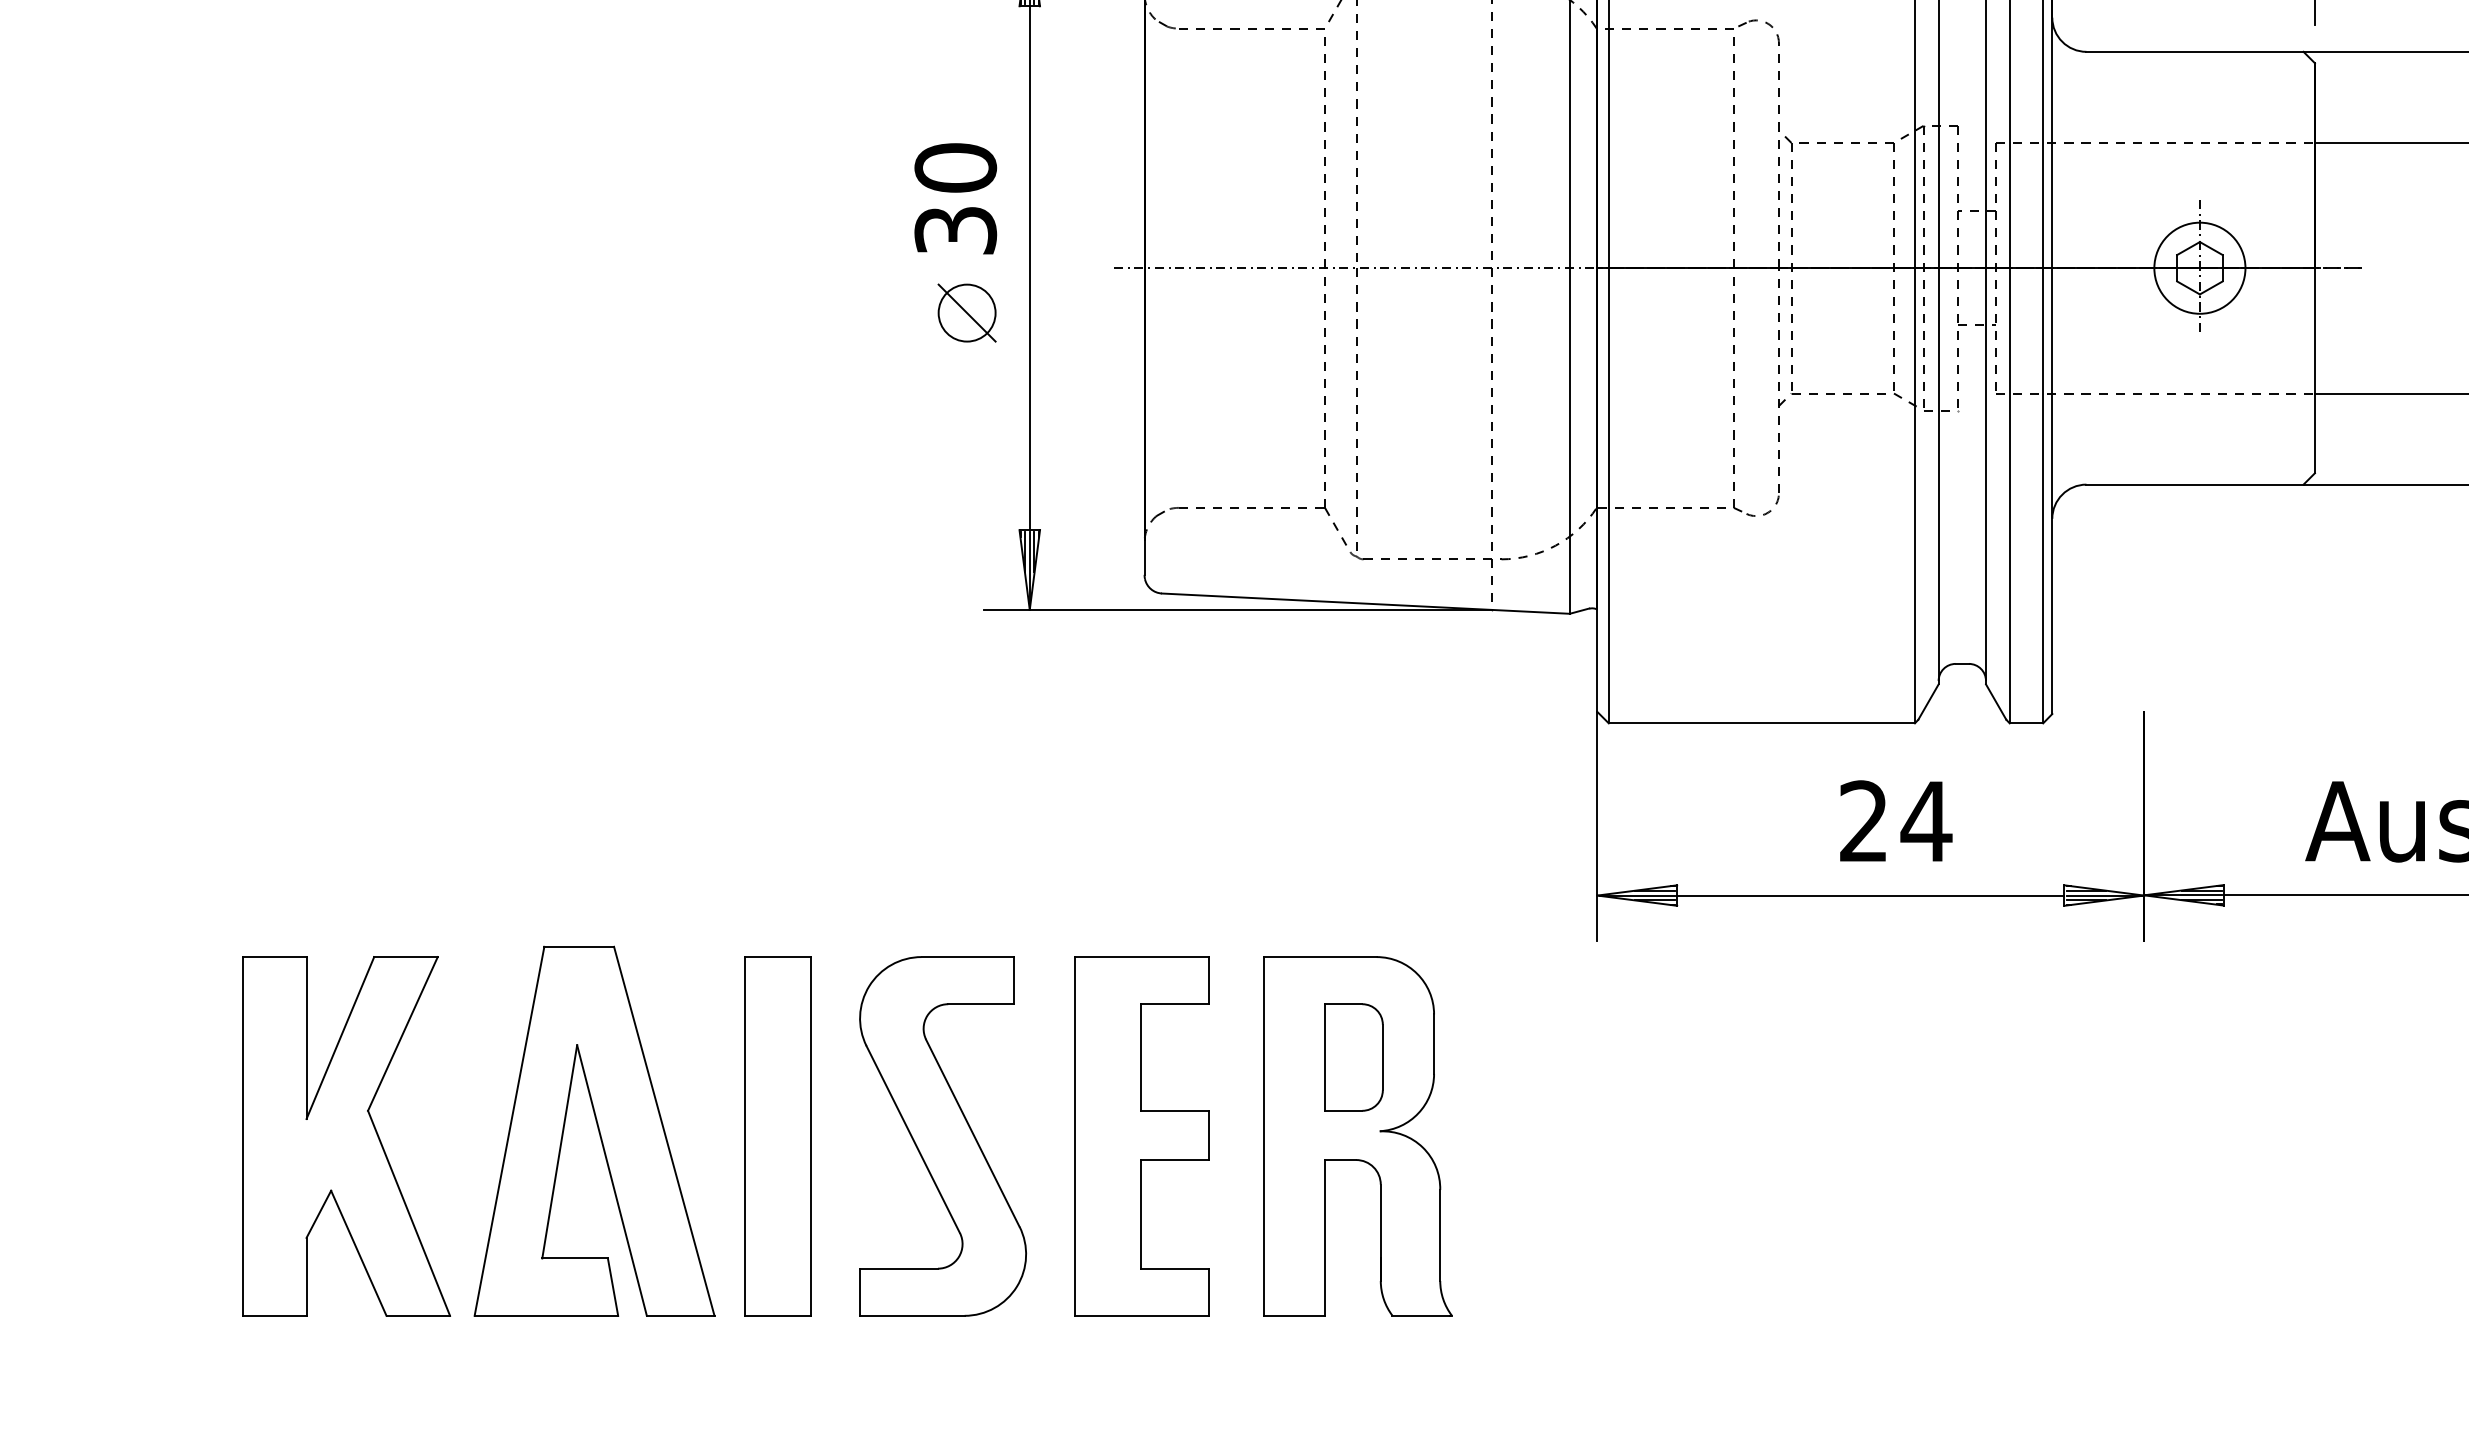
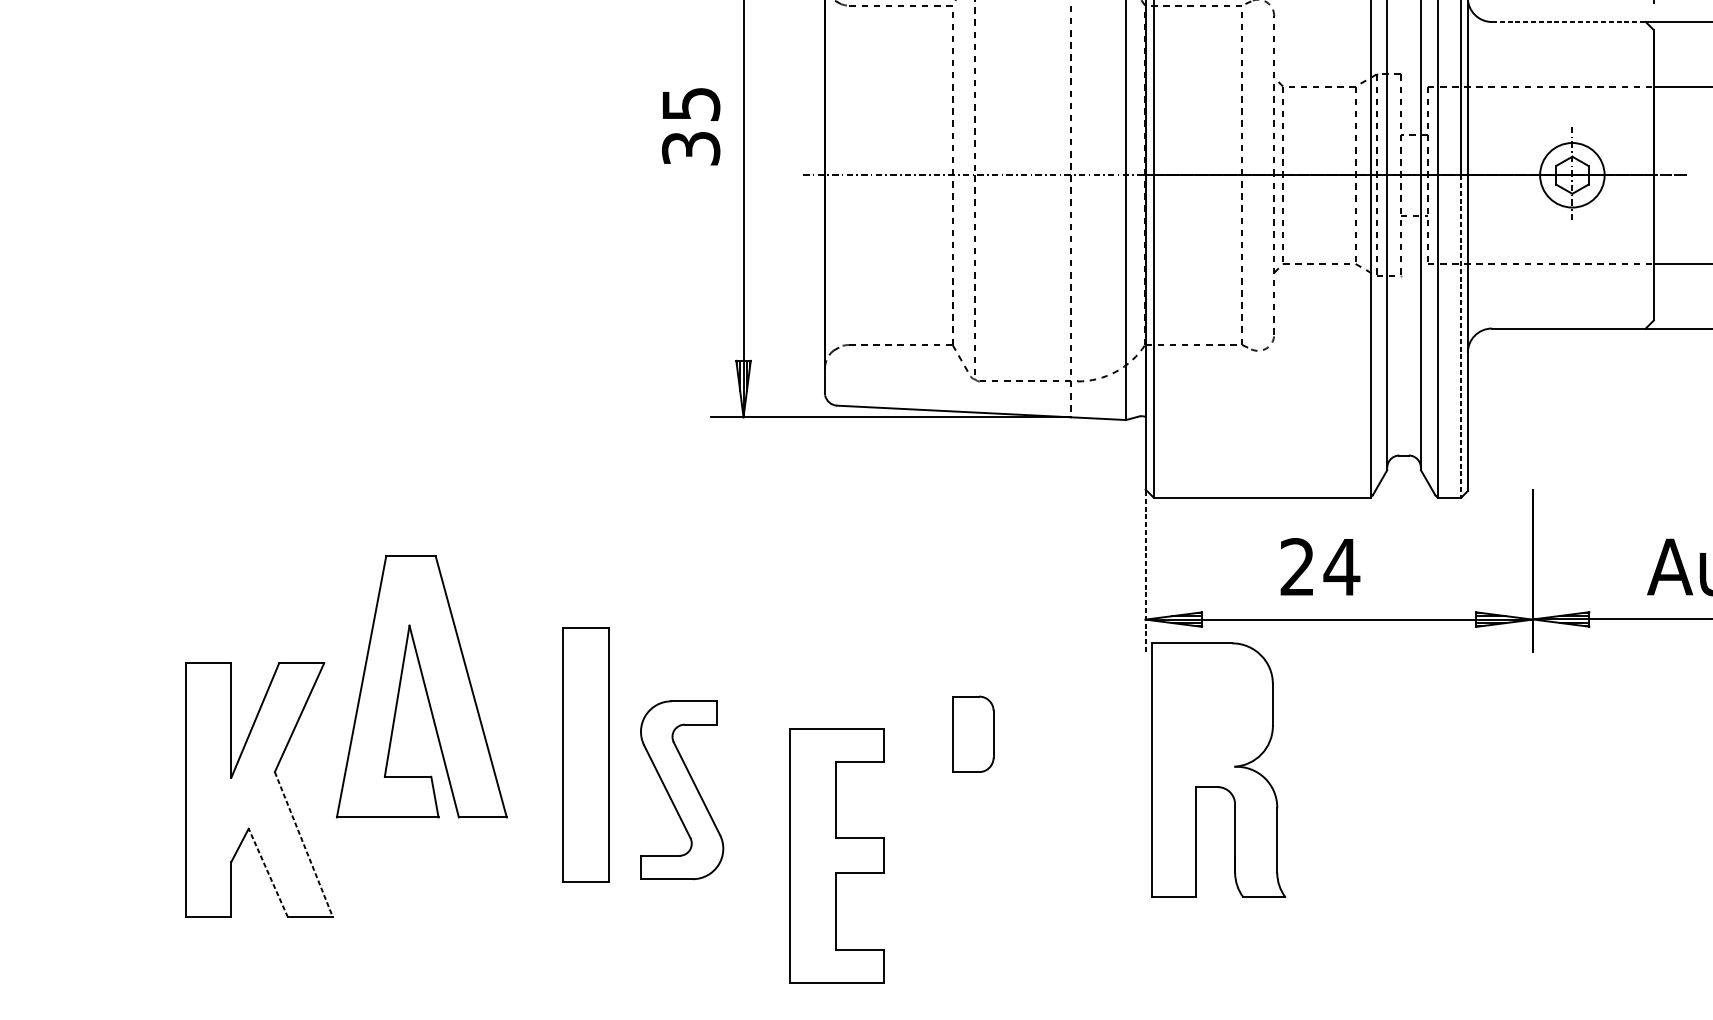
line: (2195, 51) -> (1569, 21), solid -> dashed
text: (955, 167) -> (690, 103), 30 -> 35
part: (966, 312) -> (698, 206), removed
line: (2043, 495) -> (1461, 336), solid -> dashed
text: (1896, 820) -> (1320, 566), moved
line: (1597, 826) -> (1145, 570), solid -> dashed
part: (594, 1130) -> (421, 686), moved
part: (777, 1136) -> (585, 754), moved
part: (942, 1136) -> (681, 790), size x0.7
part: (1141, 1136) -> (836, 856), moved
part: (1357, 1136) -> (1218, 770), moved
line: (409, 1213) -> (304, 844), solid -> dashed
line: (358, 1252) -> (268, 872), solid -> dashed

